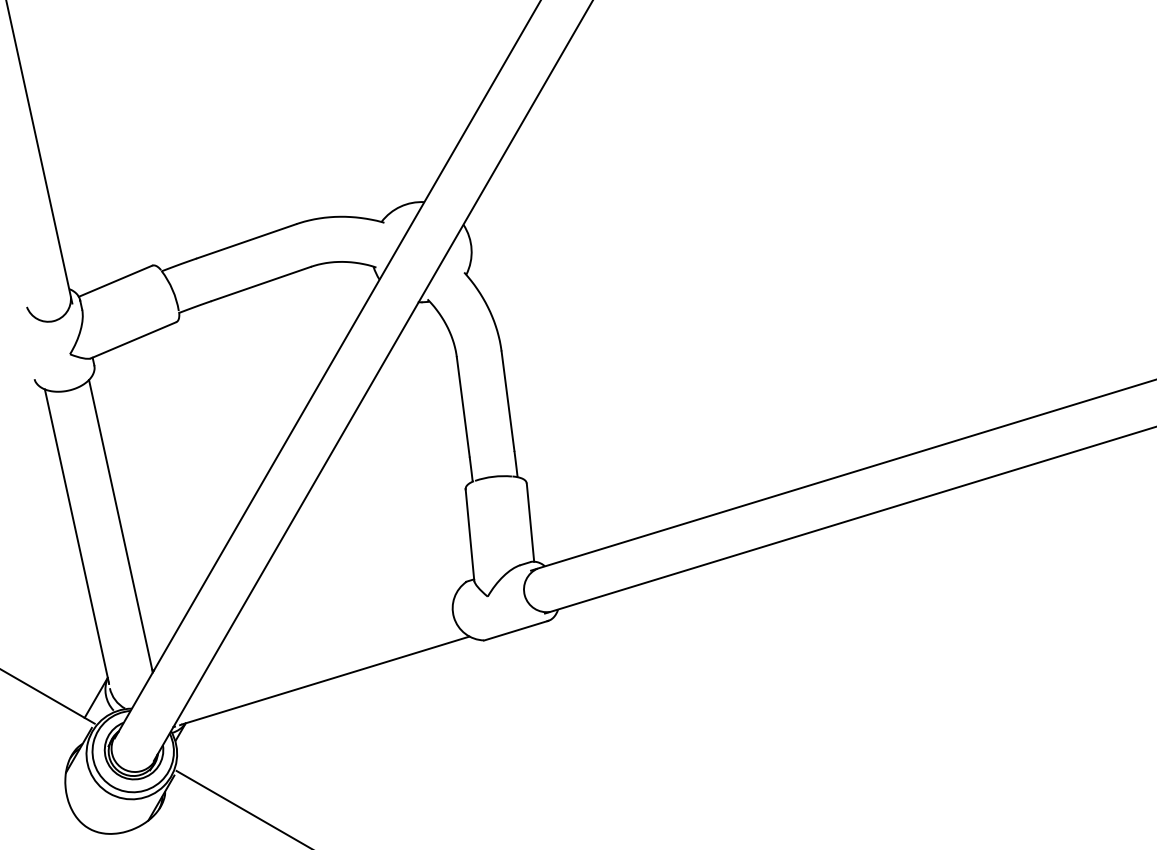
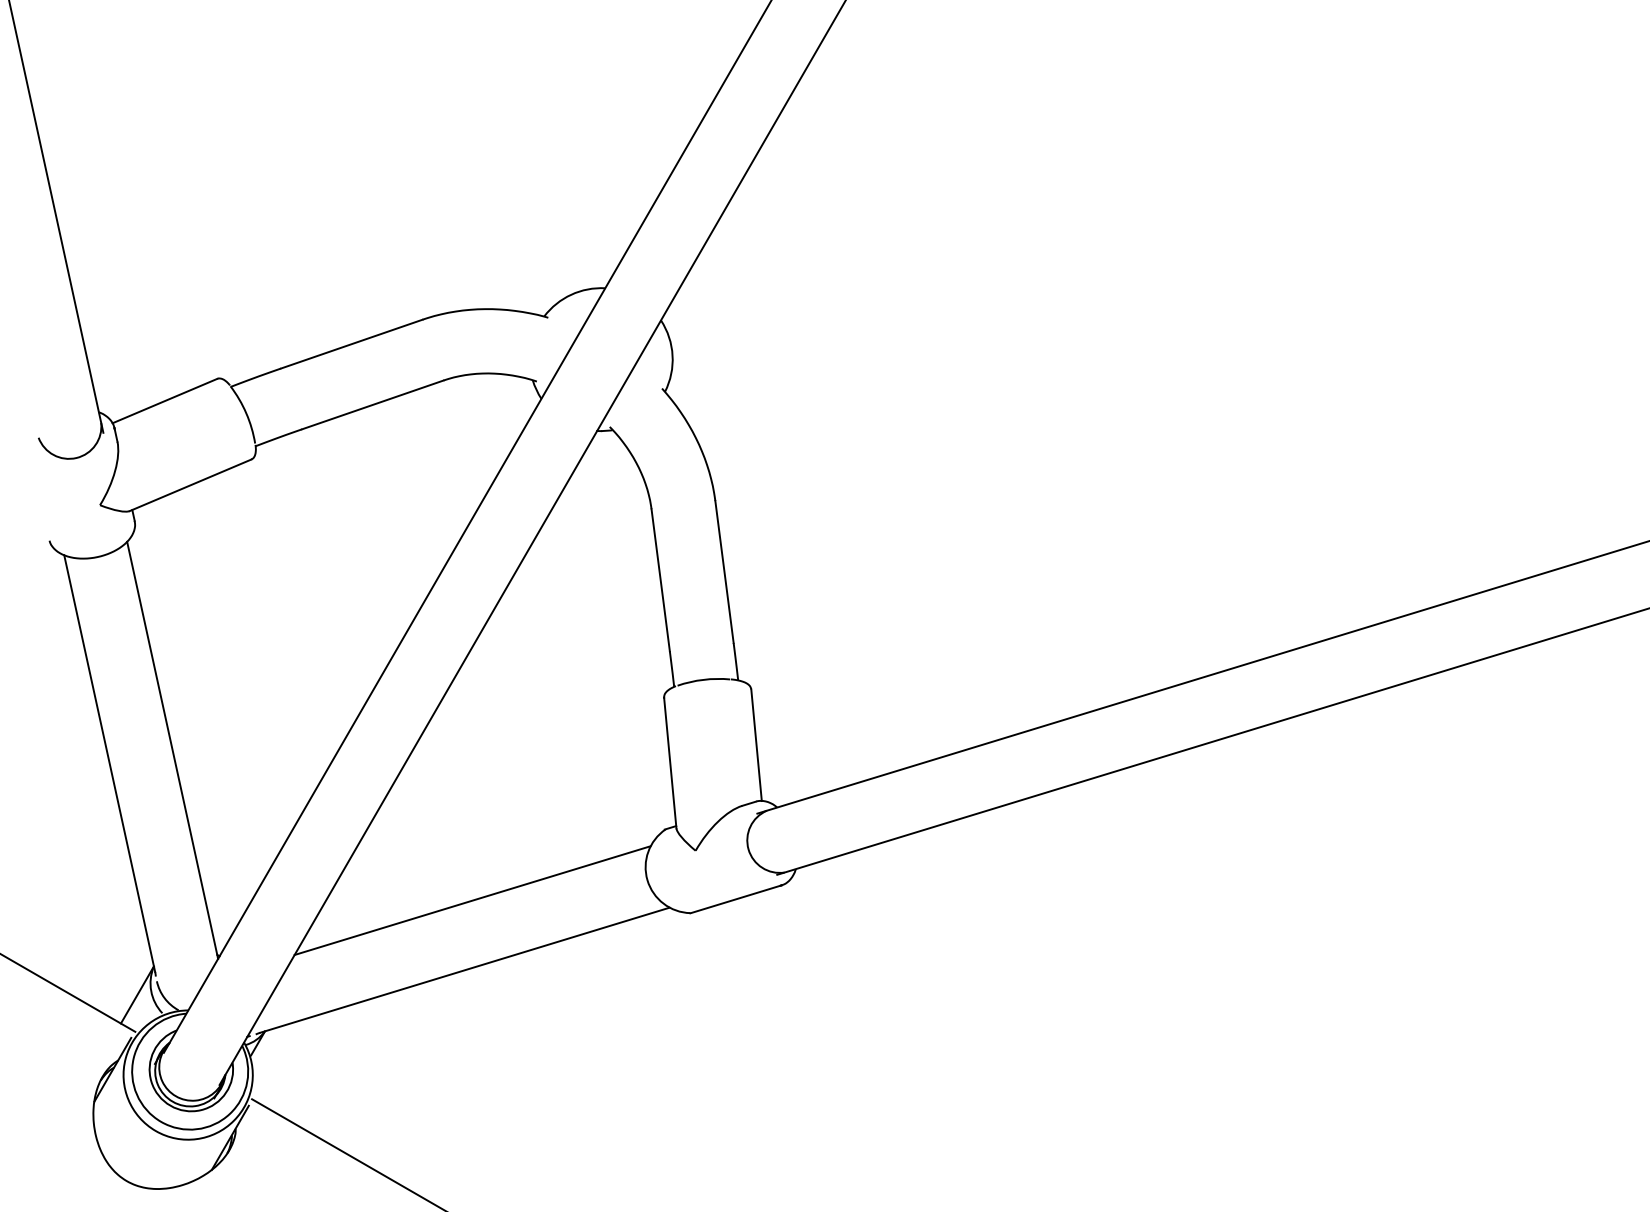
line: (331, 631) -> (472, 900), added

